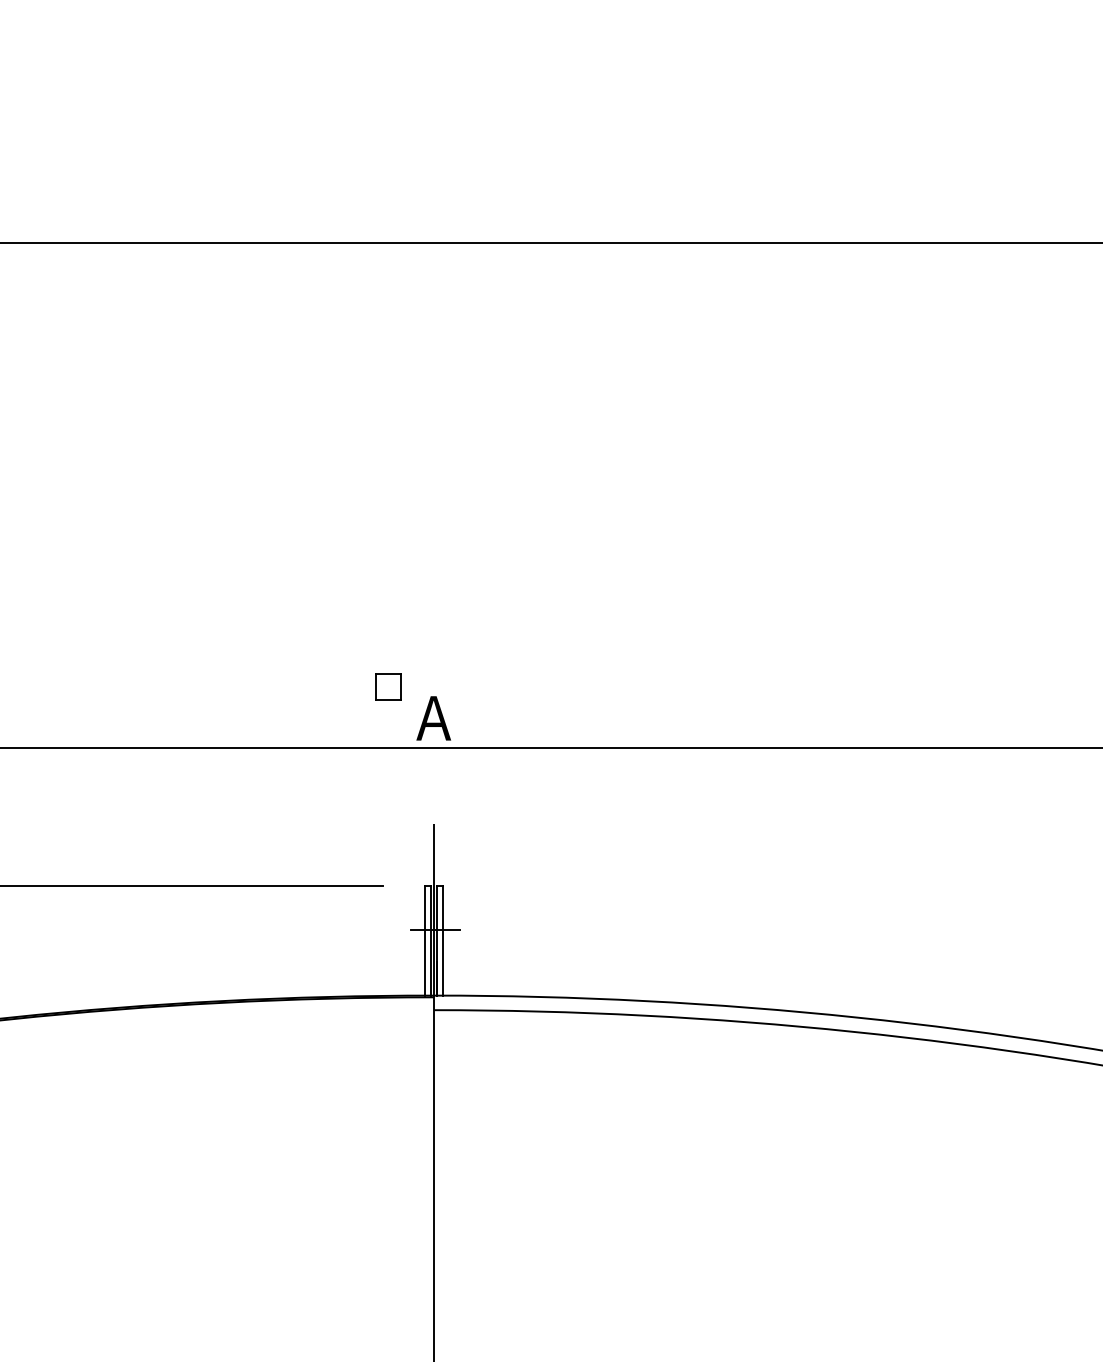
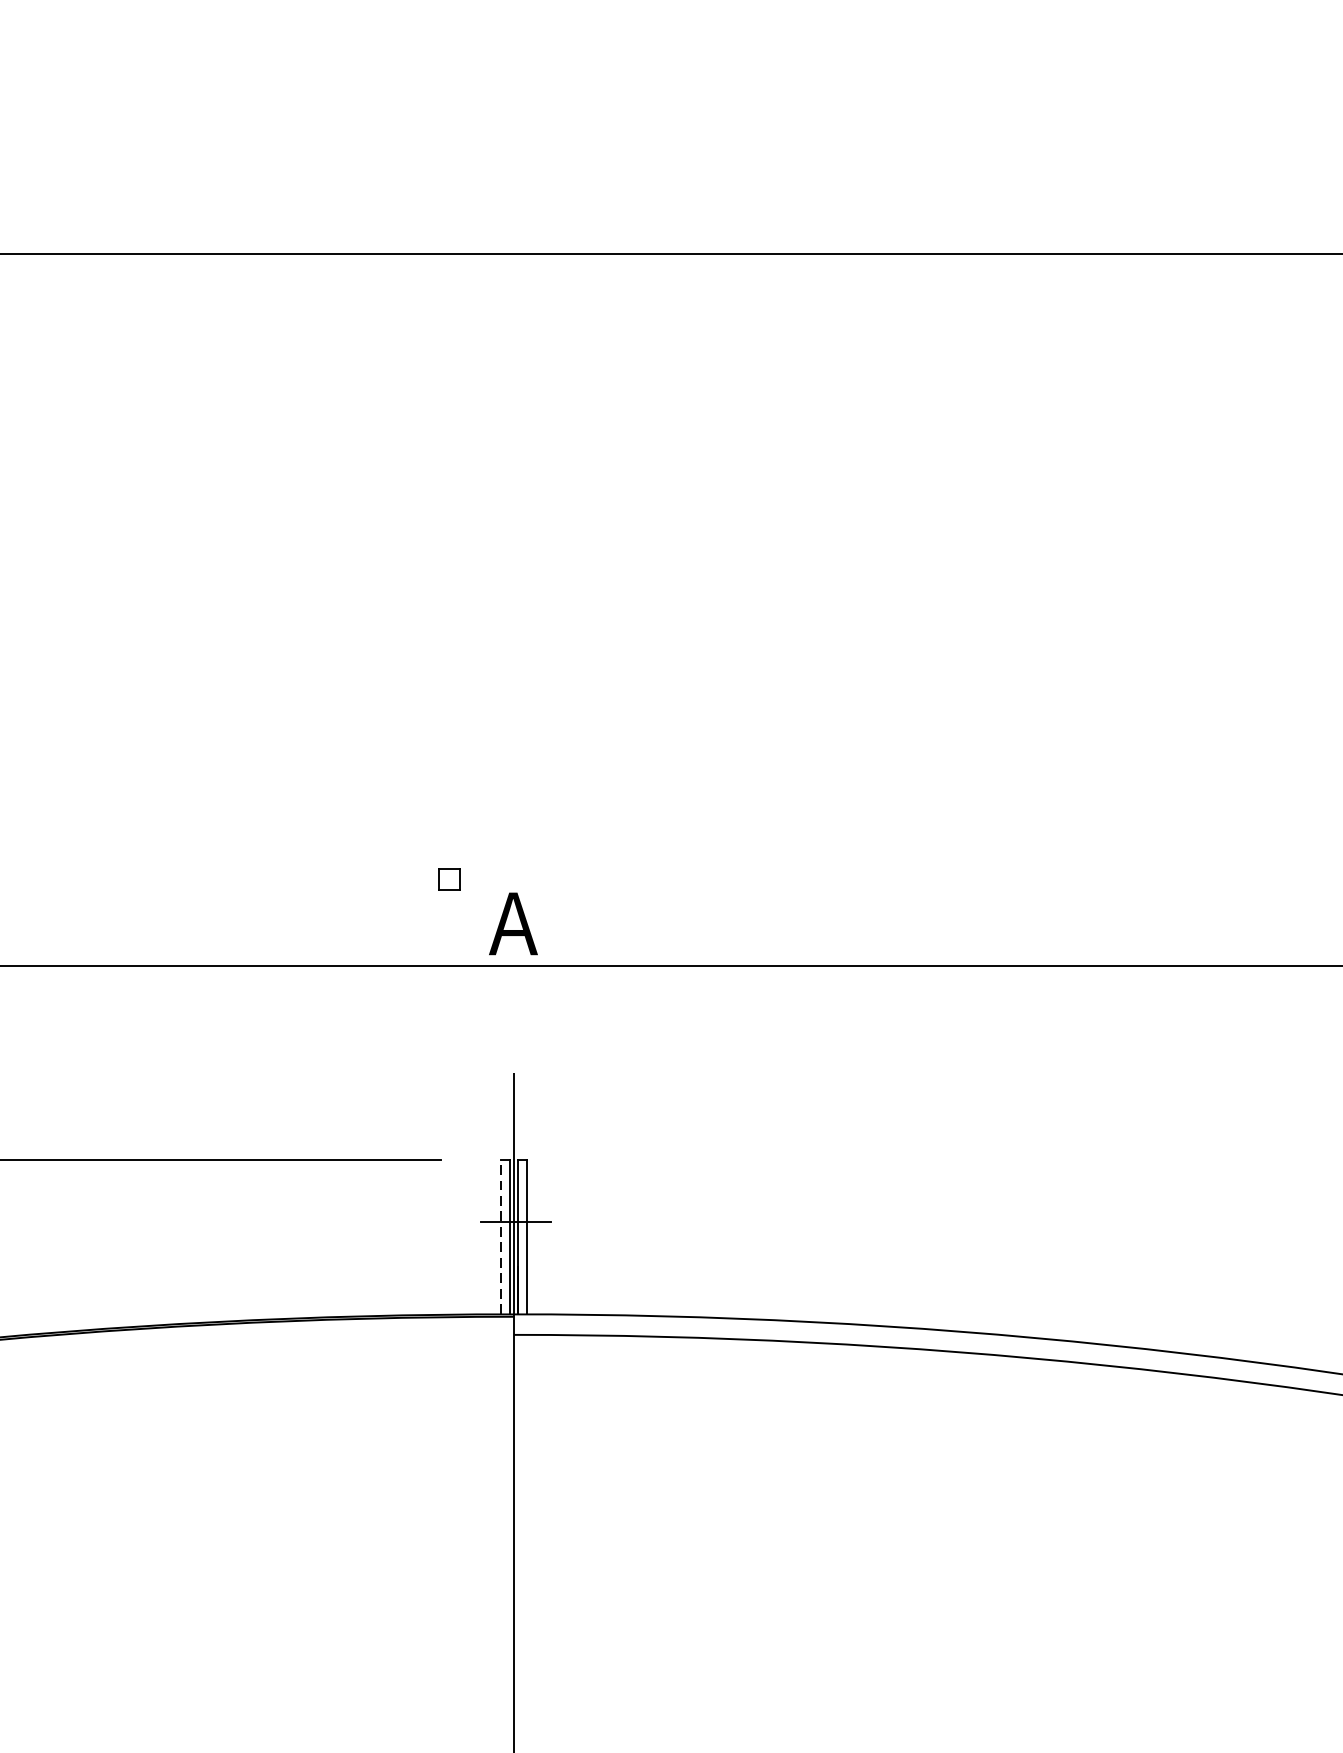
part: (388, 686) -> (449, 878), size x0.6
line: (424, 940) -> (500, 1236), solid -> dashed

